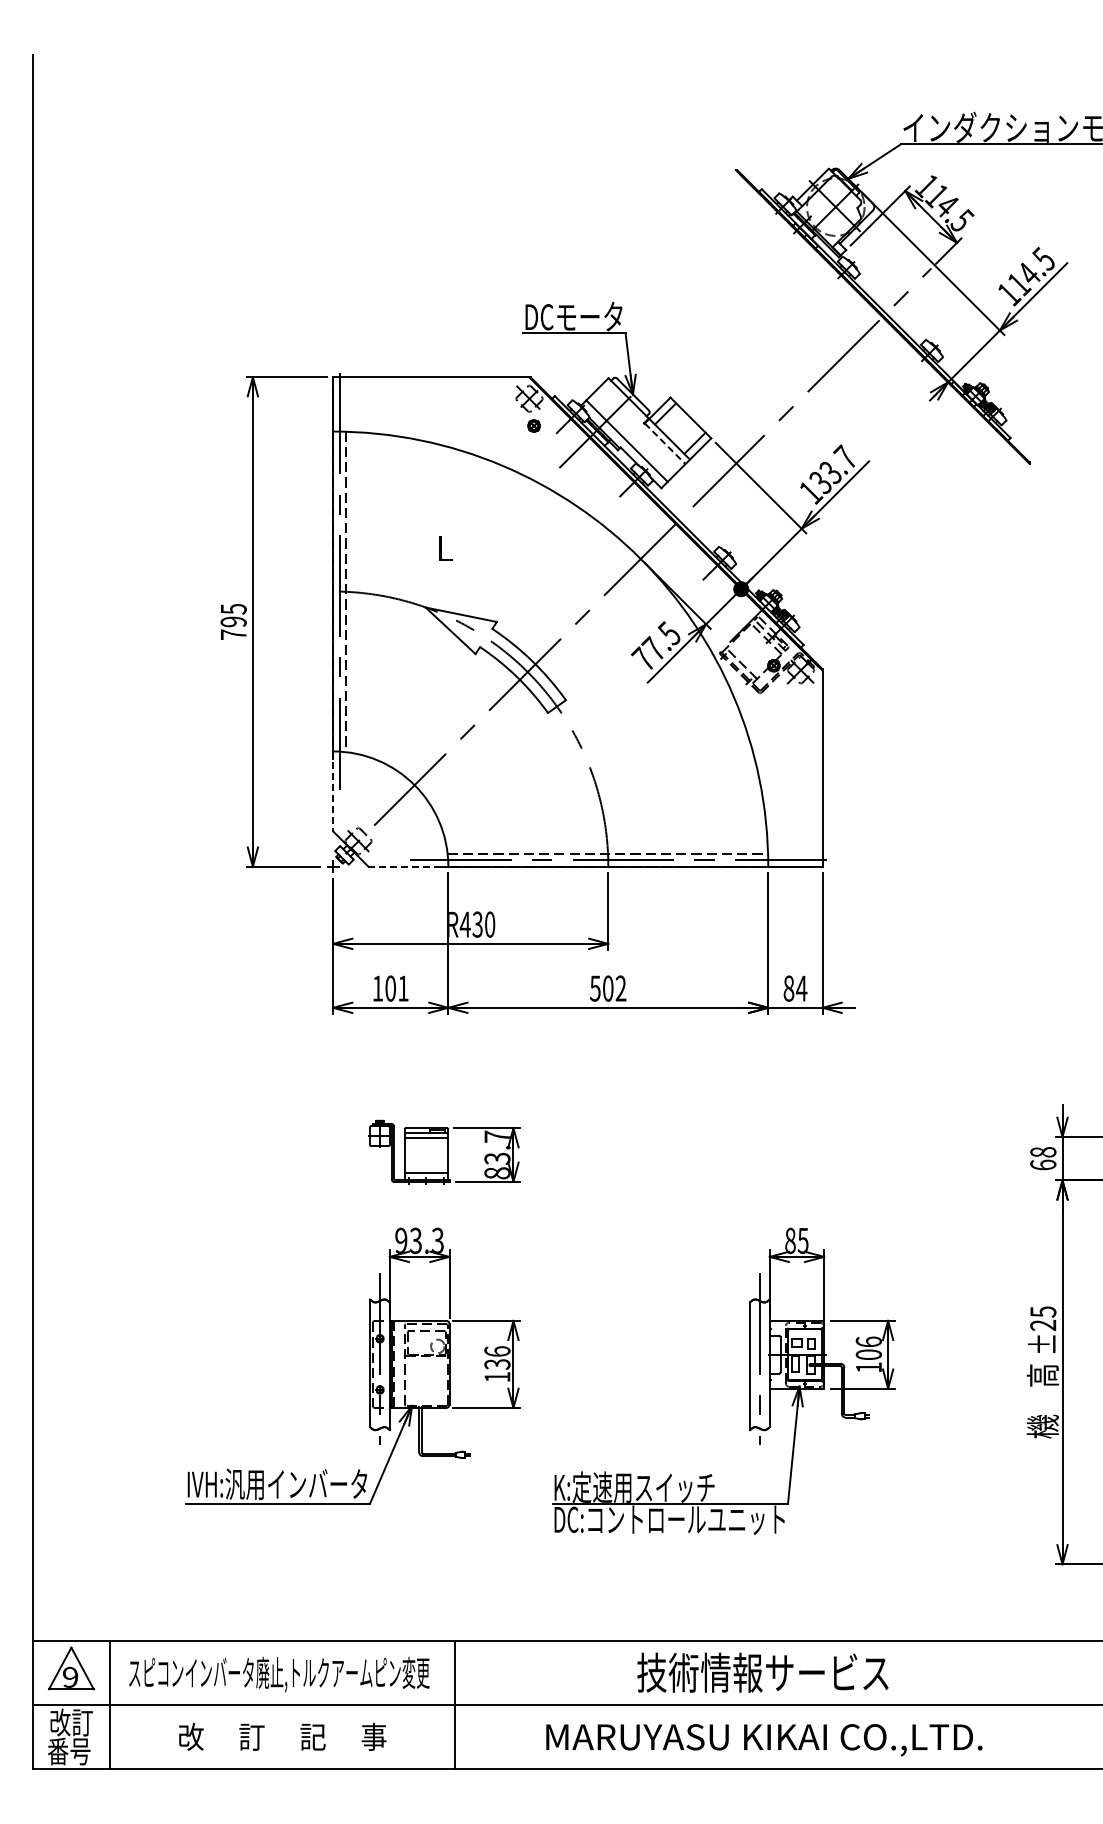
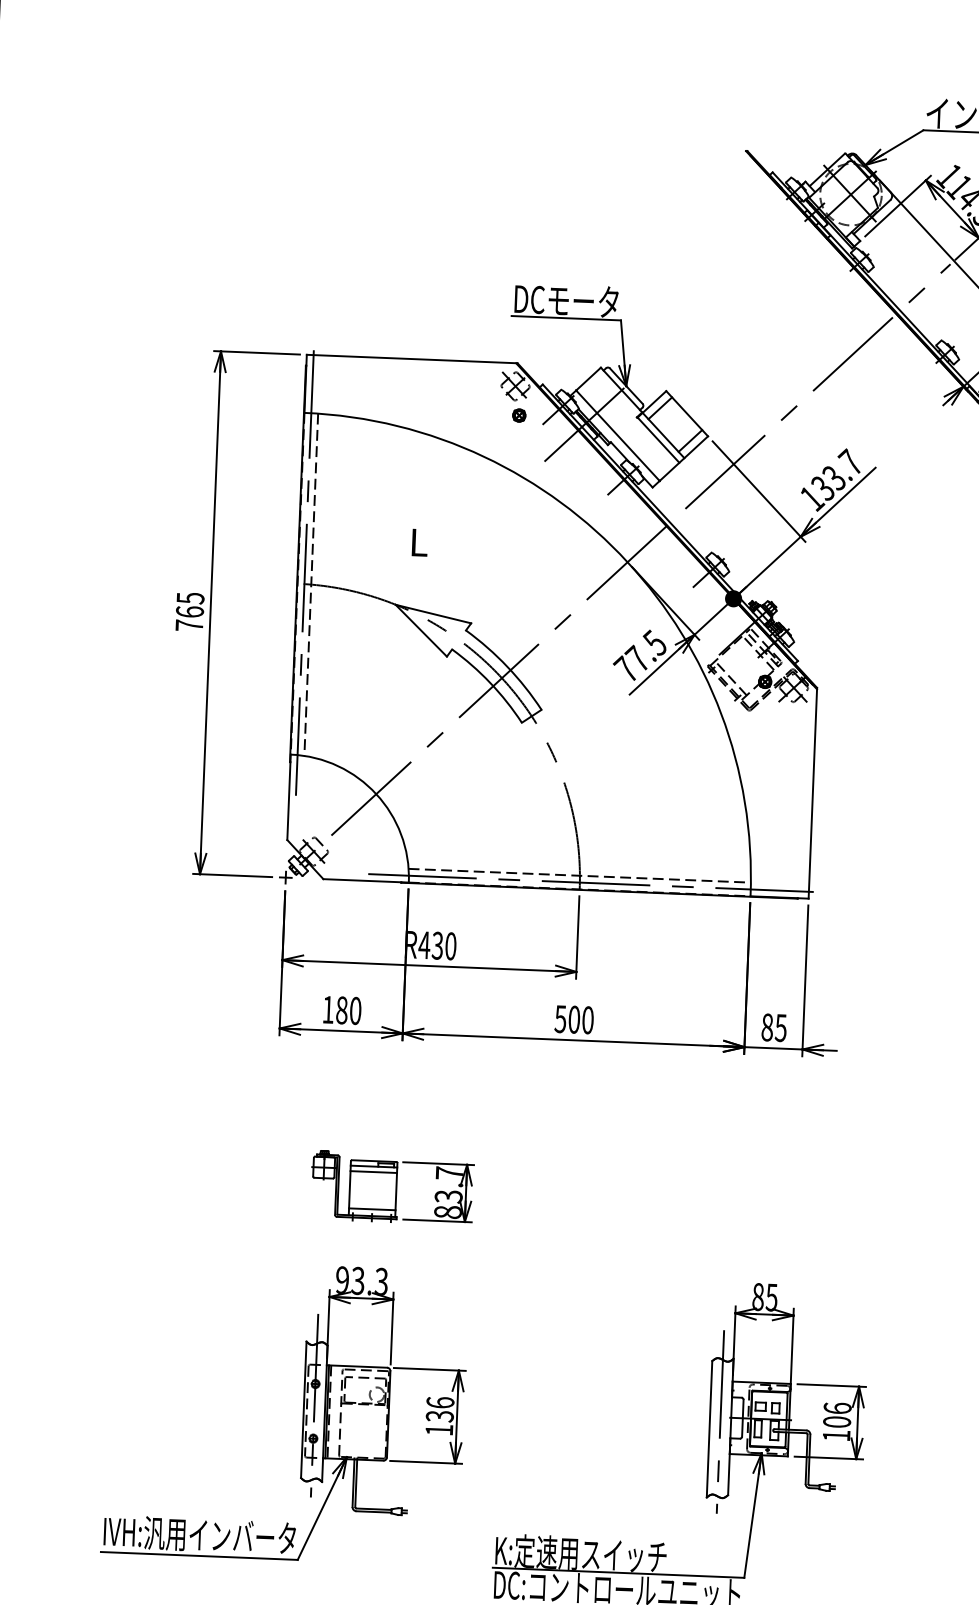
line: (665, 443) -> (658, 439), dashed -> solid
text: (233, 621) -> (189, 611), 795 -> 765
line: (333, 791) -> (289, 797), dashed -> solid
line: (408, 866) -> (366, 880), dashed -> solid
text: (396, 988) -> (348, 1010), 101 -> 180
text: (620, 988) -> (587, 1020), 502 -> 500
text: (801, 988) -> (780, 1027), 84 -> 85

